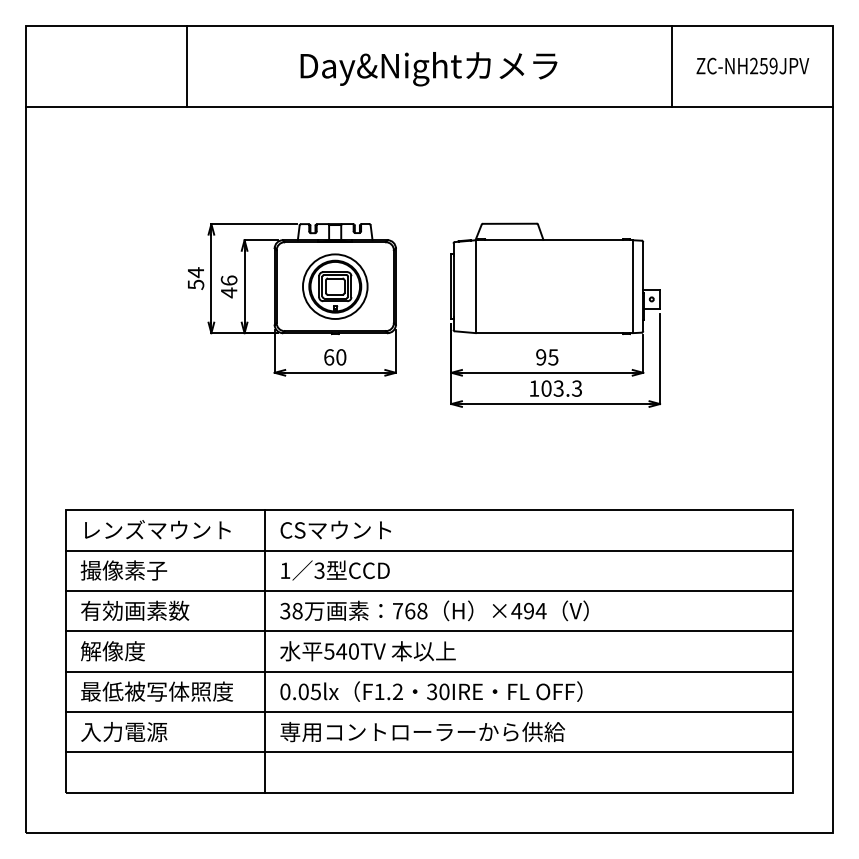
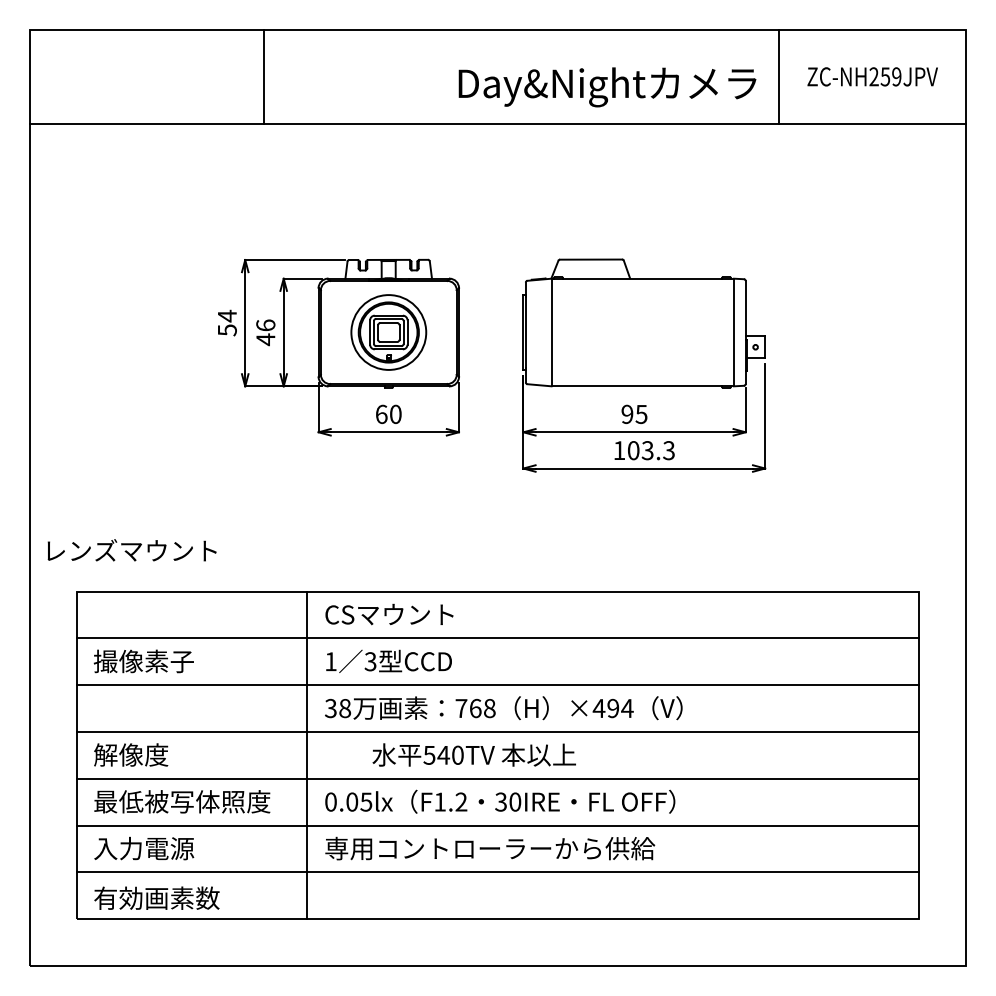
line: (187, 65) -> (263, 76), moved
text: (428, 69) -> (606, 87), moved
text: (157, 529) -> (131, 550), moved
text: (135, 610) -> (157, 897), moved
text: (367, 651) -> (473, 755), moved

